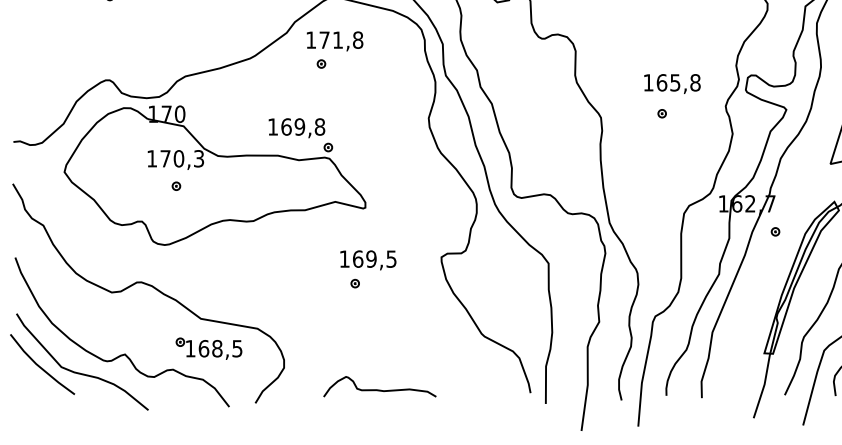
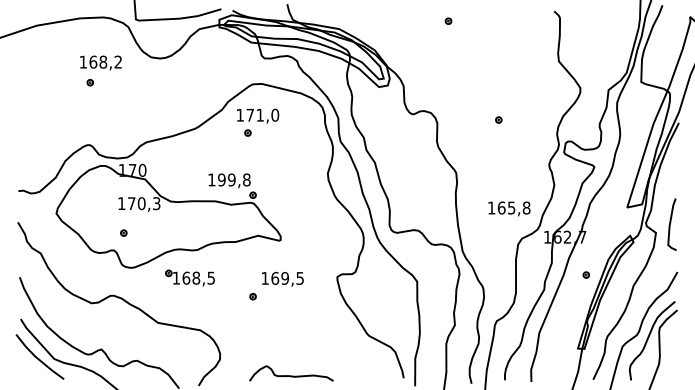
text: (358, 40) -> (275, 115), 171,8 -> 171,0
text: (672, 83) -> (509, 208), moved
part: (661, 112) -> (498, 119), moved
text: (286, 126) -> (221, 179), 169,8 -> 199,8
part: (175, 185) -> (123, 232), moved
part: (774, 231) -> (585, 274), moved
part: (354, 283) -> (252, 296), moved
part: (208, 347) -> (189, 277), moved

